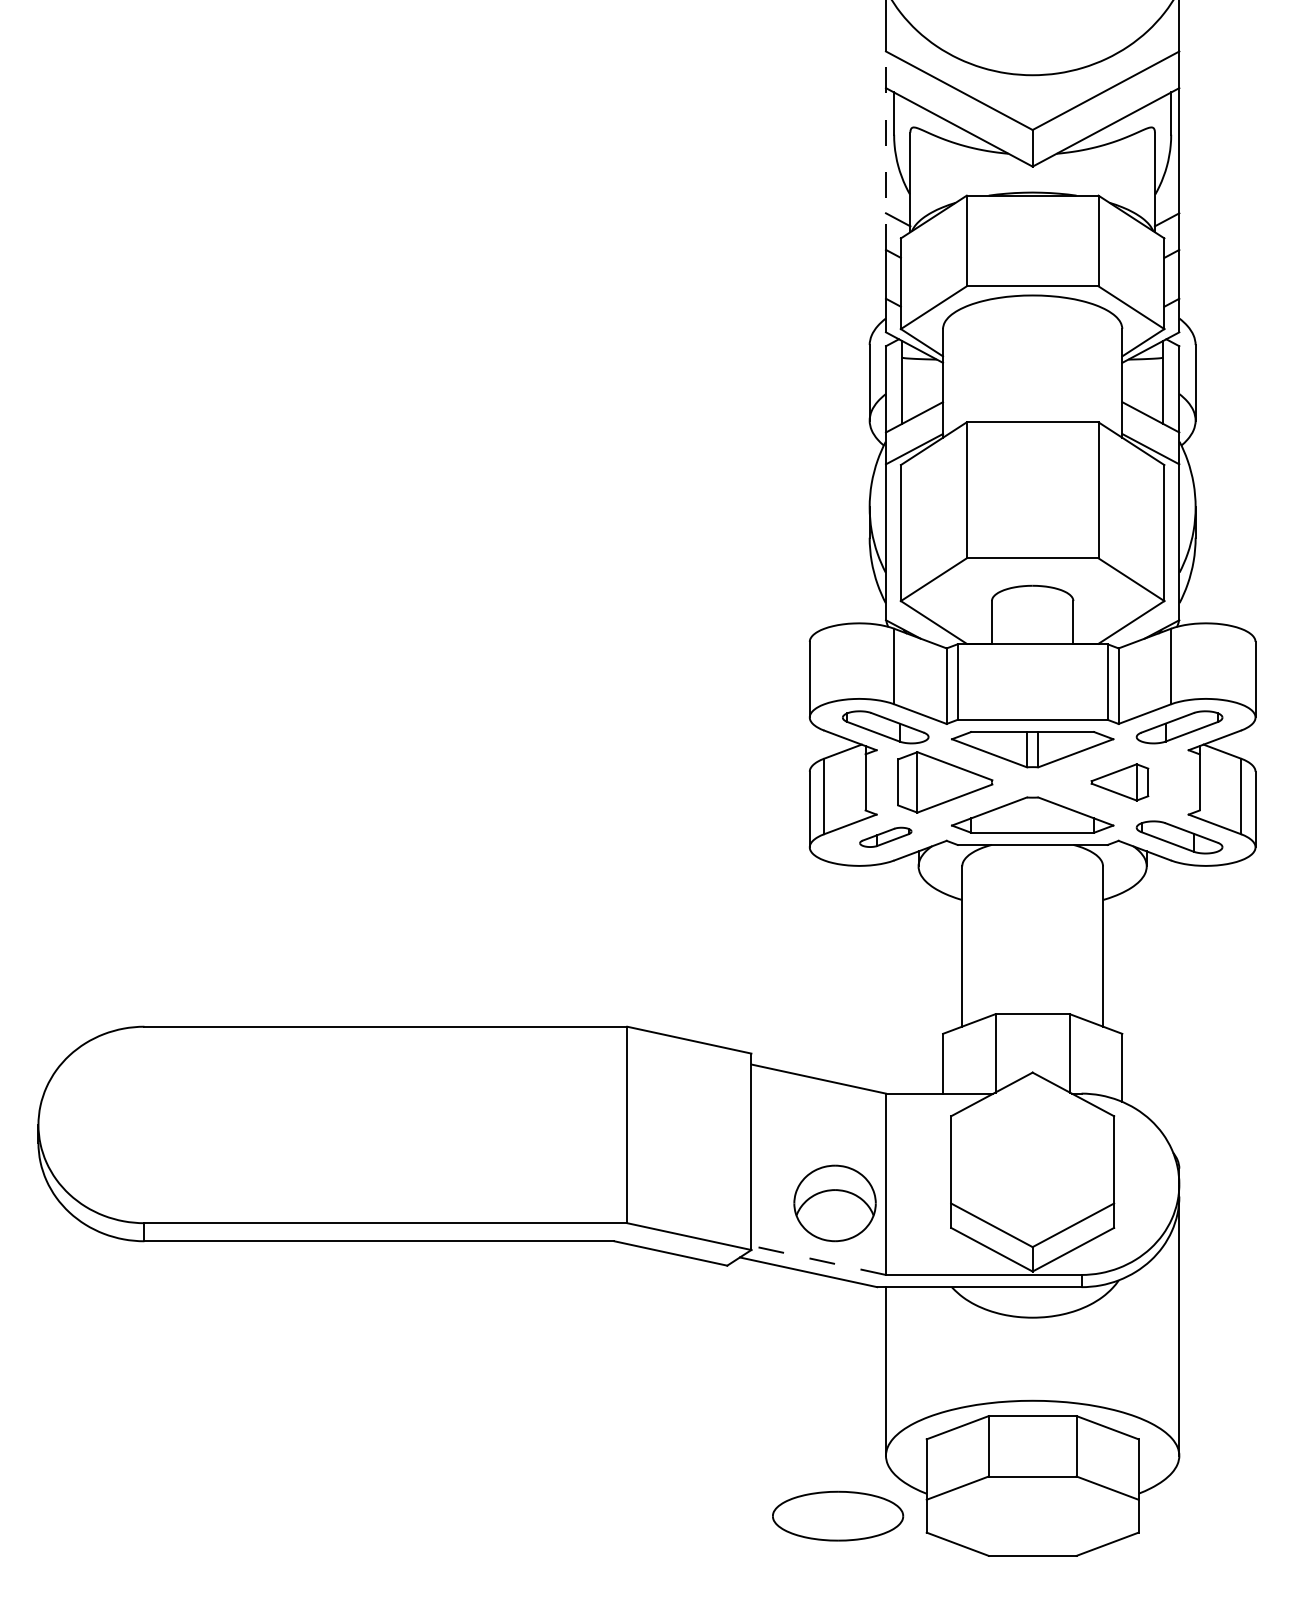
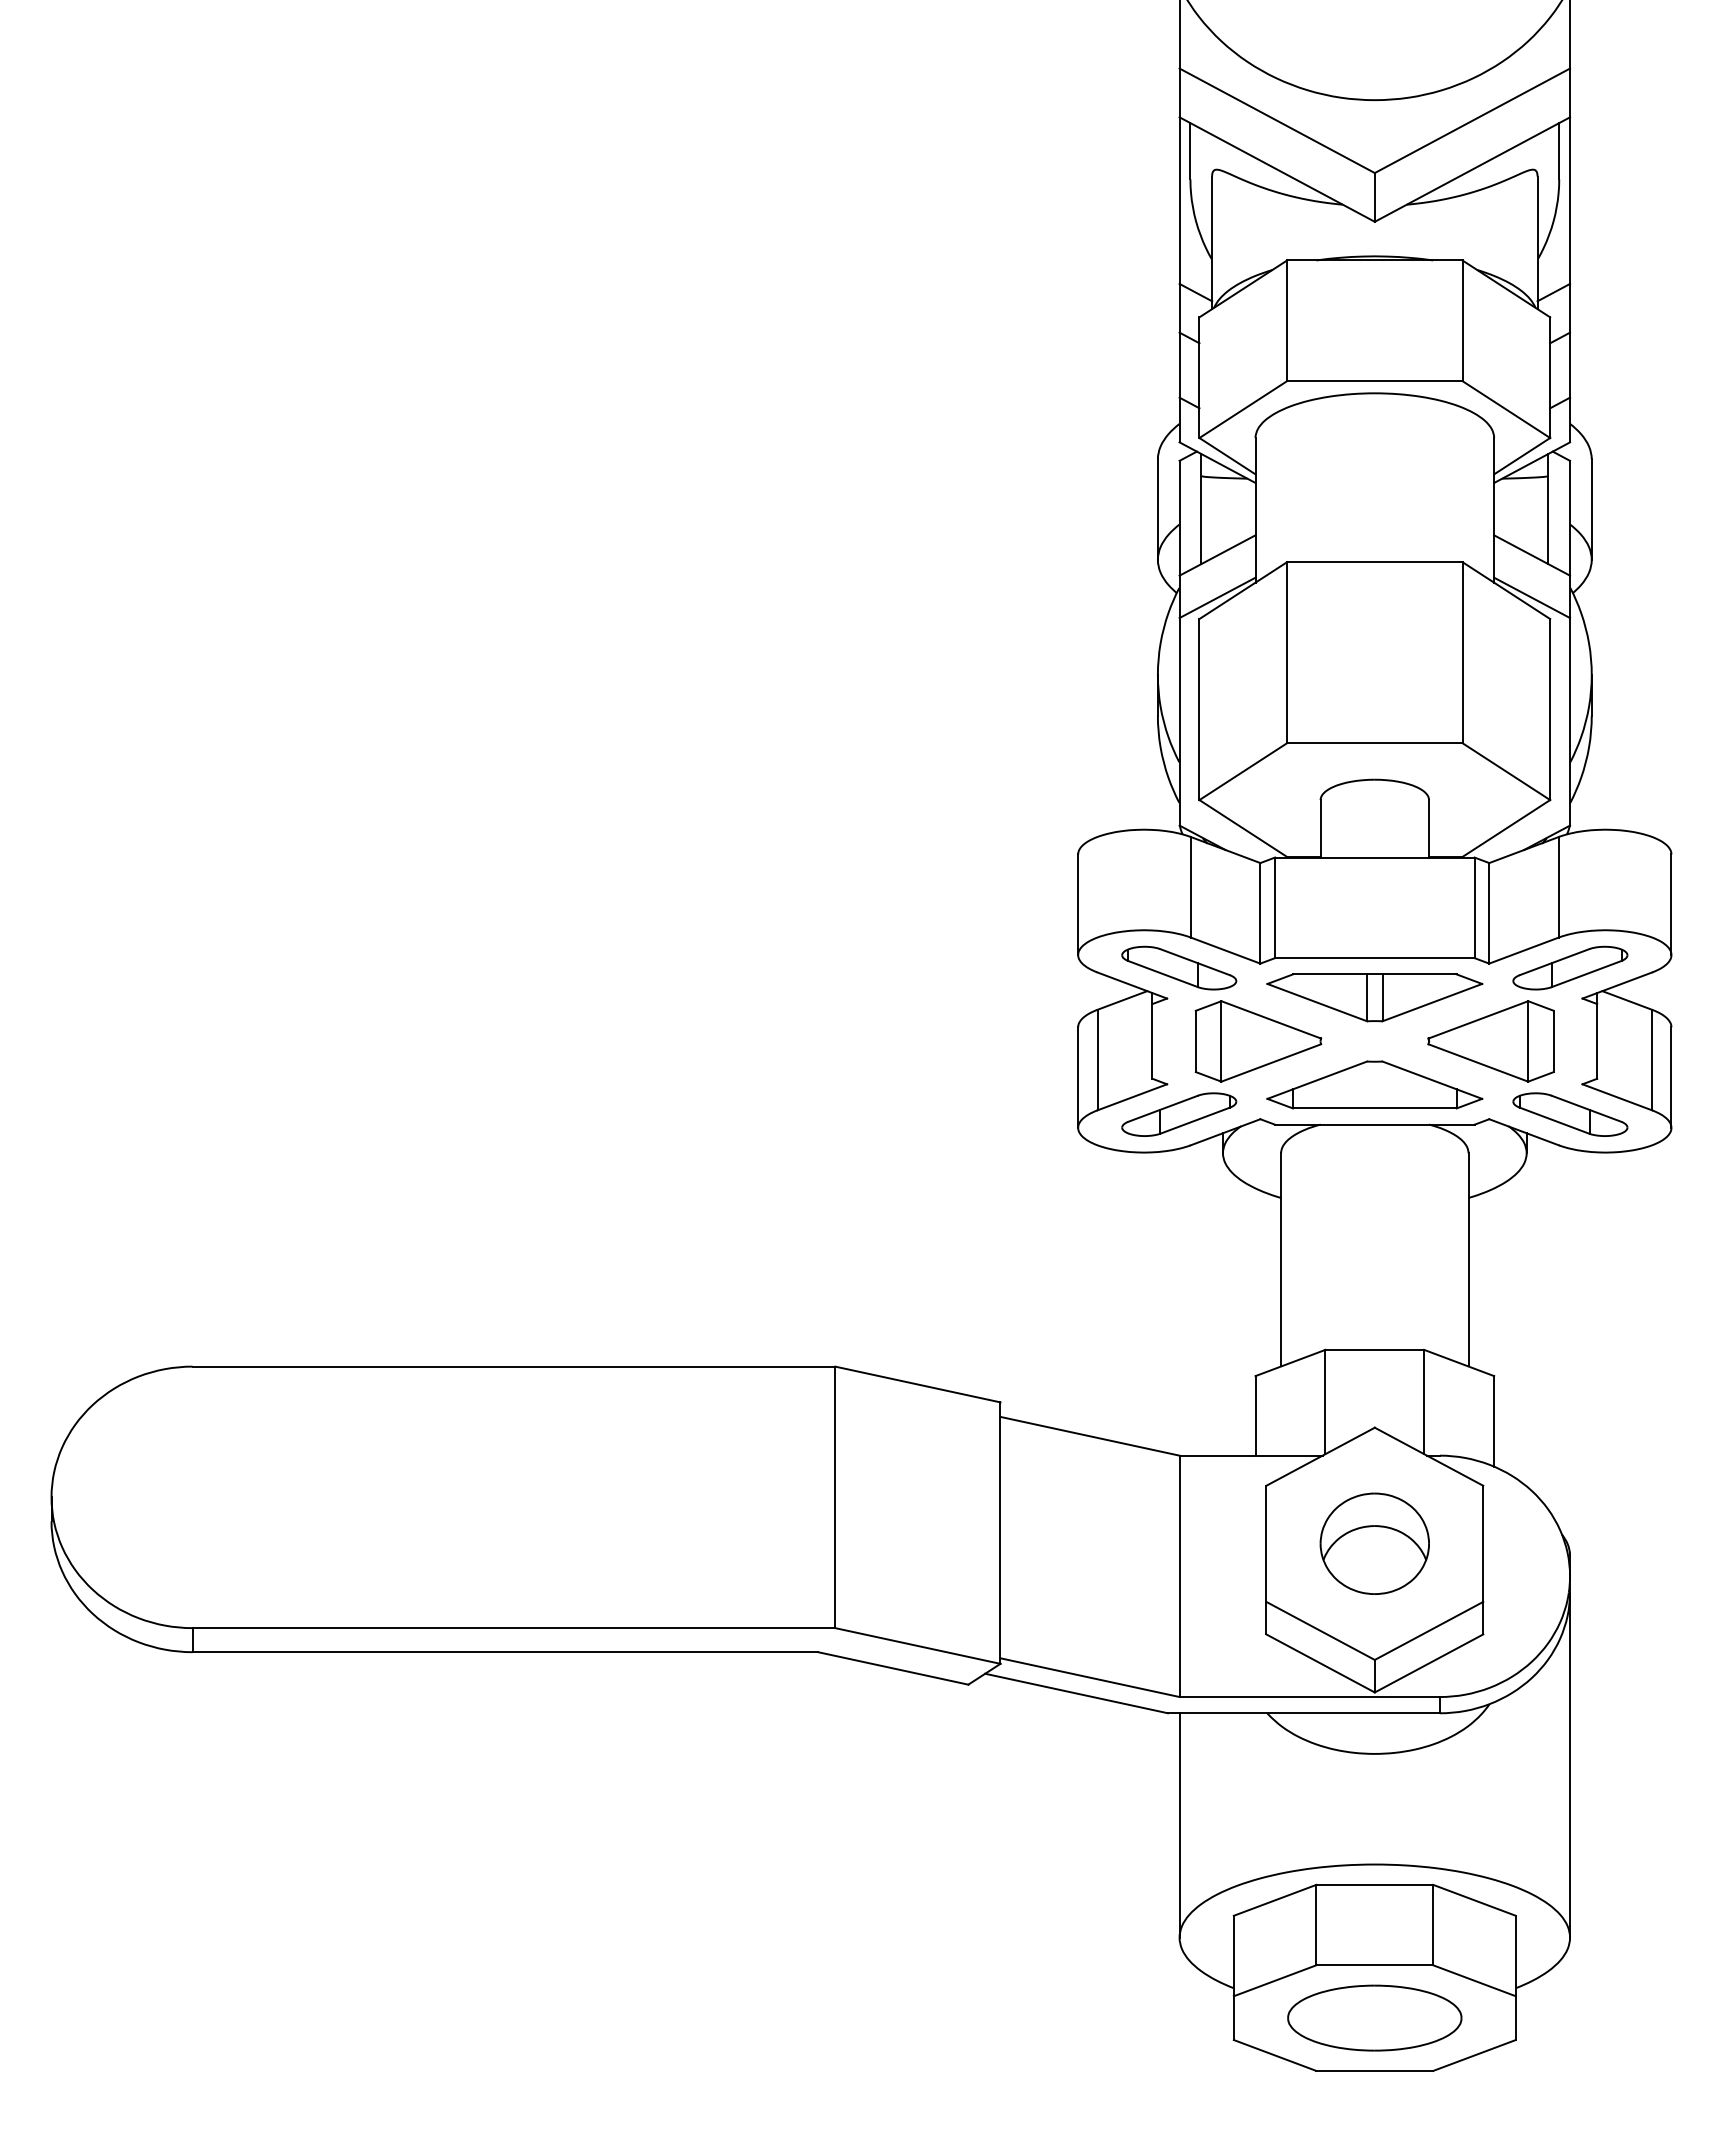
line: (885, 150) -> (1179, 200), dashed -> solid
part: (1119, 782) -> (1490, 1041), size x1.67
part: (885, 837) -> (1179, 1114), size x1.67
part: (834, 1203) -> (1374, 1543), moved
line: (819, 1260) -> (1090, 1677), dashed -> solid
part: (837, 1515) -> (1374, 2017), moved

